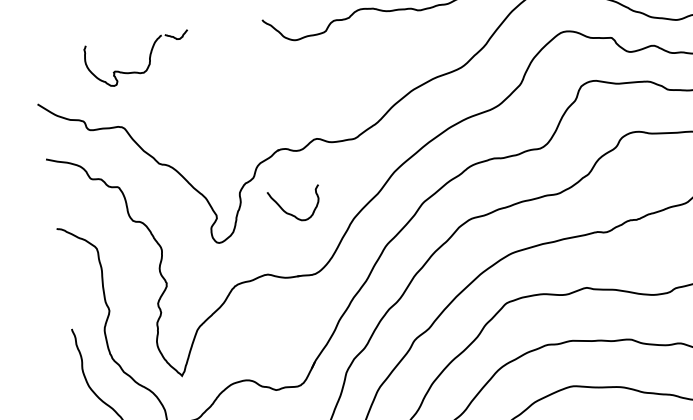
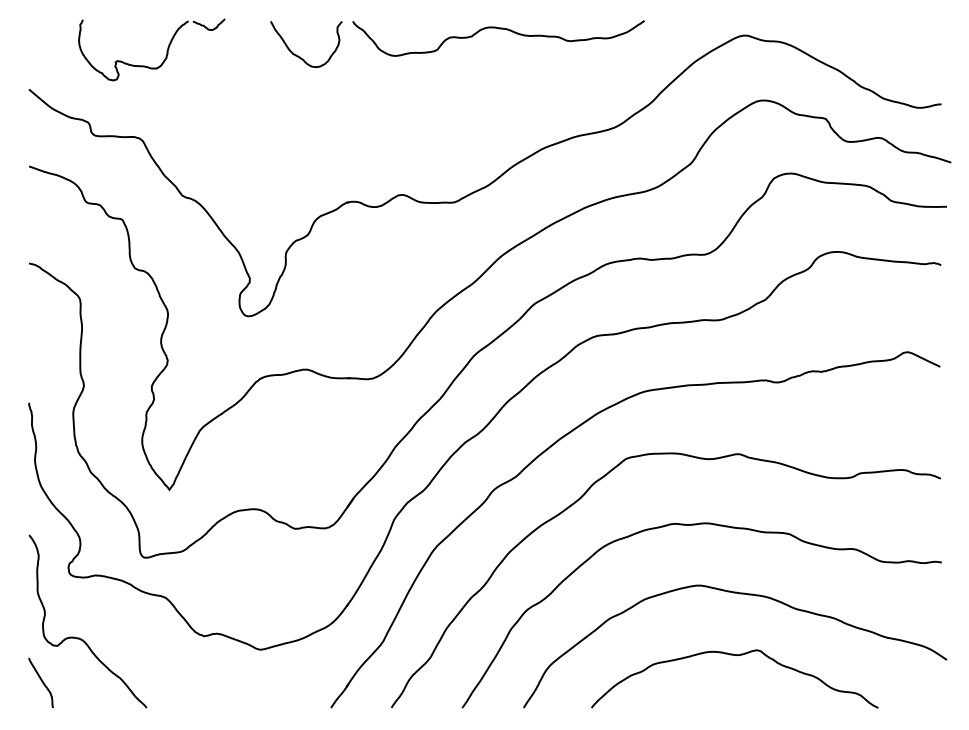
part: (149, 58) -> (166, 50), moved
curve: (292, 214) -> (300, 56), moved

